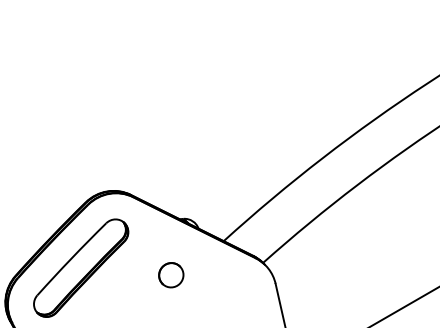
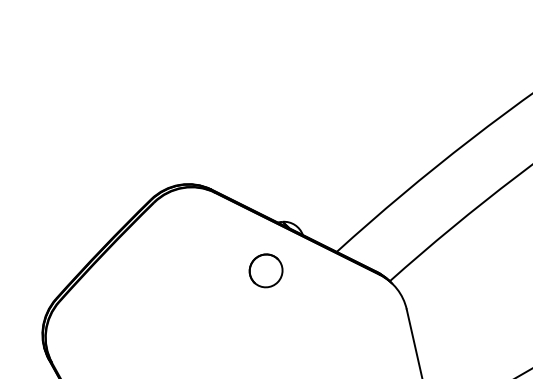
part: (81, 267) -> (145, 287), removed
part: (171, 275) -> (266, 271), moved

